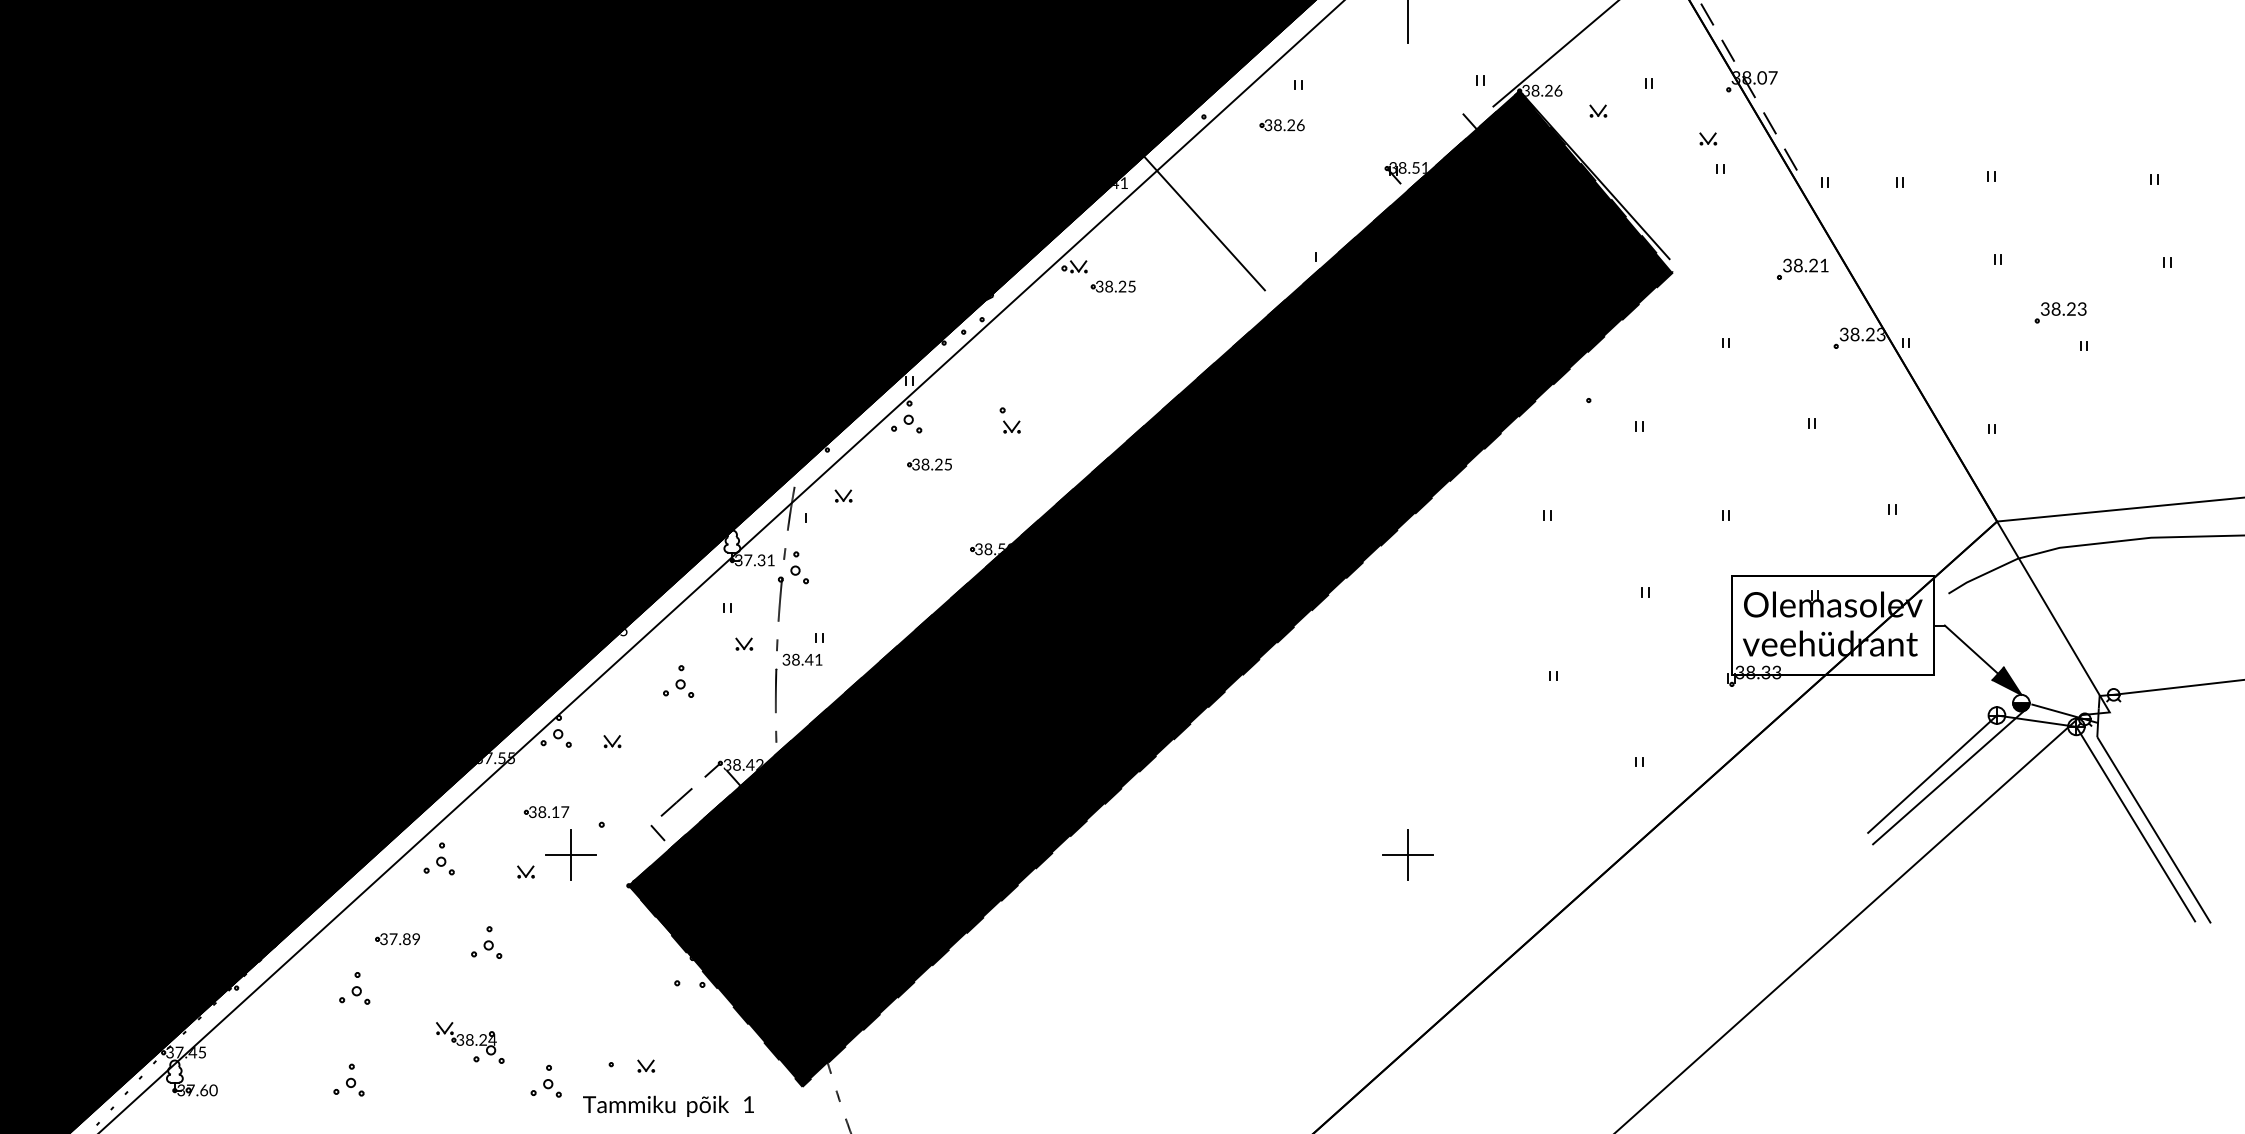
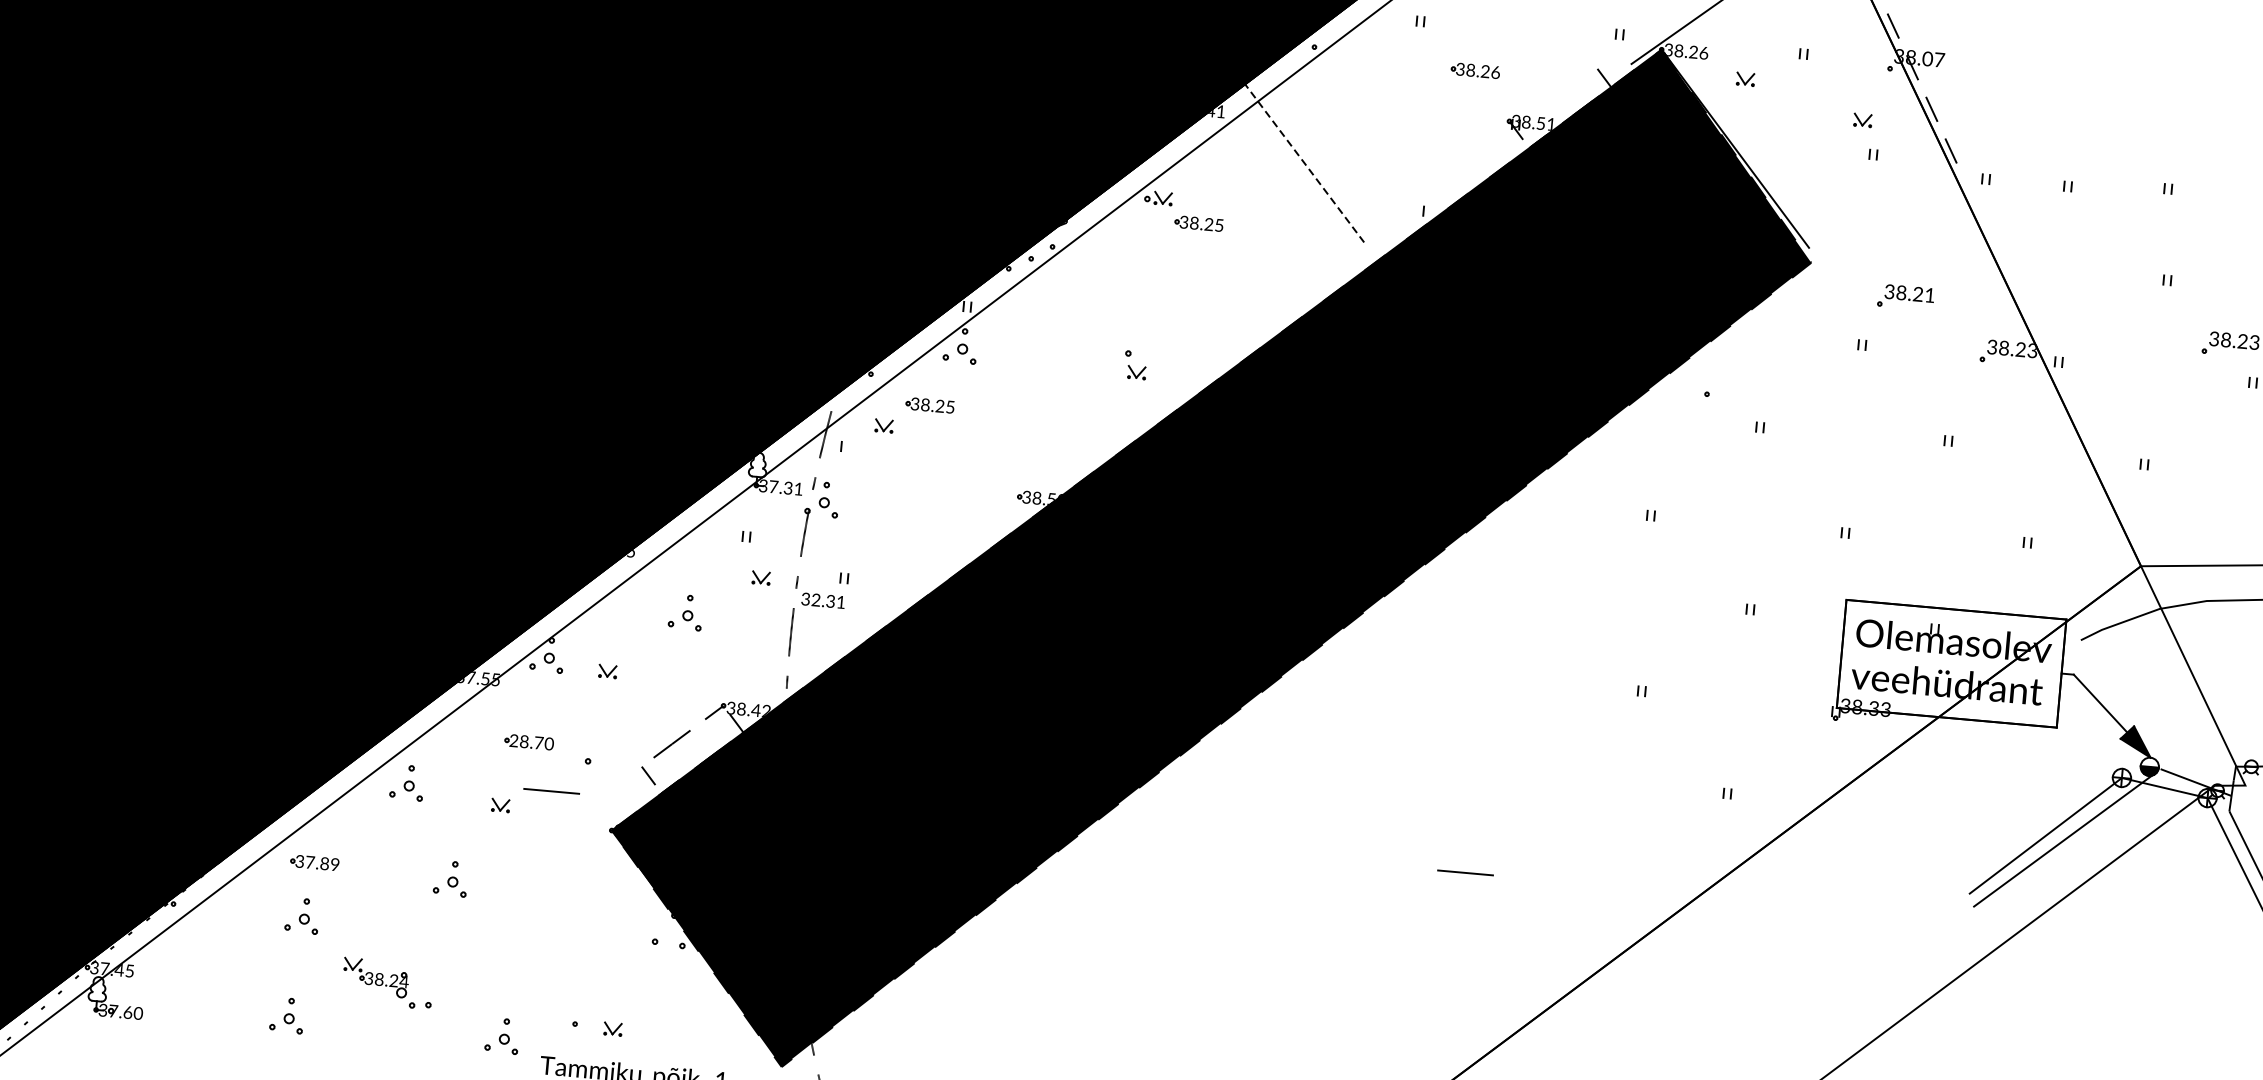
part: (1281, 125) -> (1474, 70), moved
line: (1204, 222) -> (1304, 162), solid -> dashed
part: (1802, 268) -> (1905, 296), moved
part: (1009, 420) -> (1134, 365), moved
part: (929, 464) -> (929, 405), moved
text: (802, 659) -> (823, 600), 38.41 -> 32.31
text: (549, 812) -> (532, 742), 38.17 -> 28.70
line: (571, 854) -> (552, 790), removed
line: (1408, 854) -> (1465, 872), removed
part: (397, 939) -> (314, 863), moved
part: (470, 1042) -> (379, 982), moved

